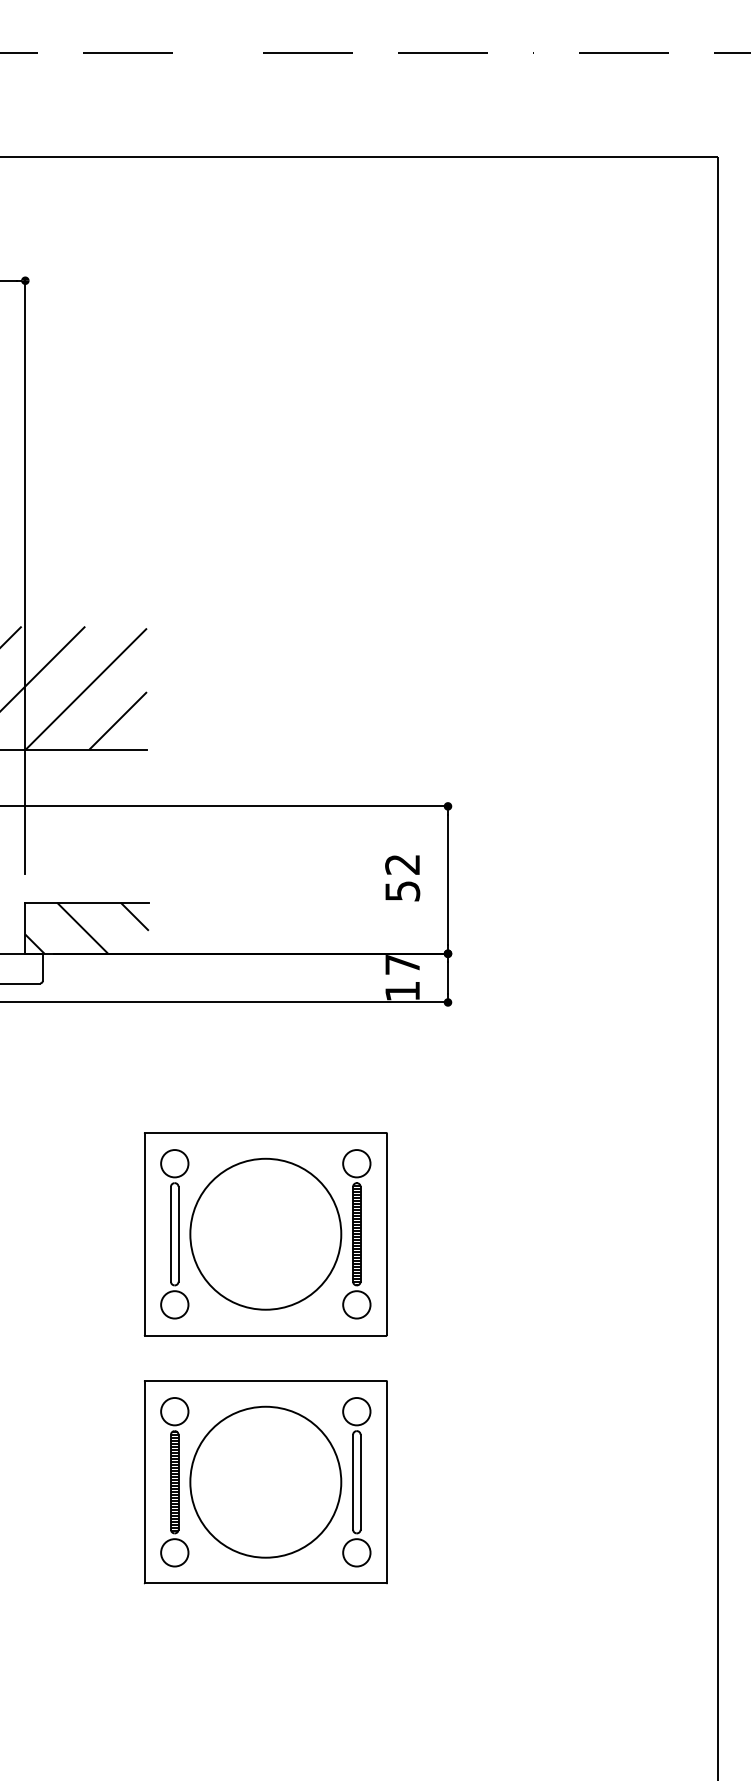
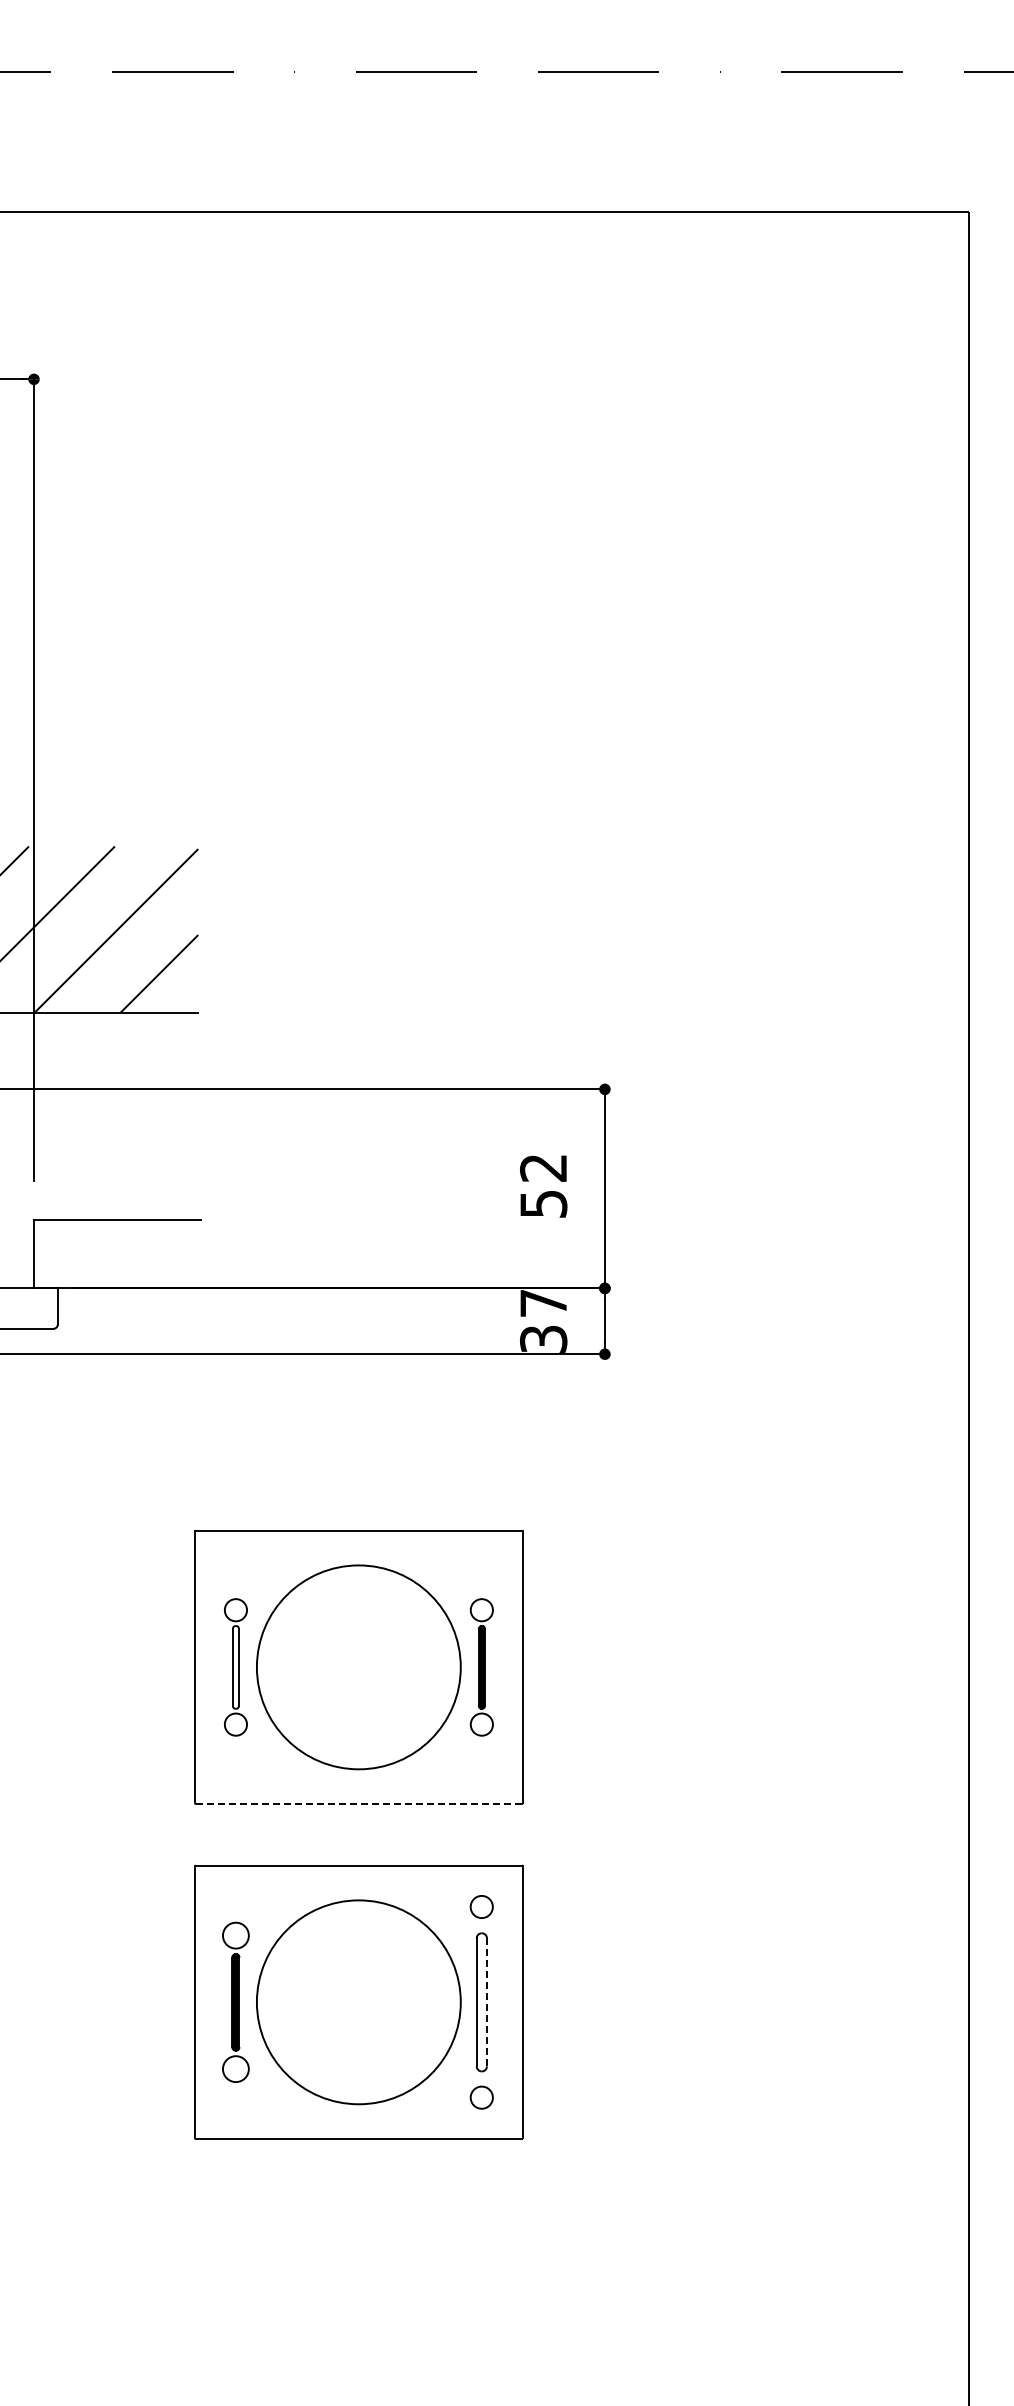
hatch: (87, 927) -> (117, 1253), removed
text: (402, 990) -> (543, 1338), 17 -> 37
part: (174, 1234) -> (235, 1667), size x0.6
part: (356, 1234) -> (481, 1667), size x0.6
line: (265, 1335) -> (358, 1804), solid -> dashed
circle: (356, 1411) -> (481, 1906), size x0.6
part: (174, 1482) -> (235, 2002), size x0.7
line: (360, 1482) -> (486, 2002), solid -> dashed
circle: (356, 1552) -> (481, 2097), size x0.6

